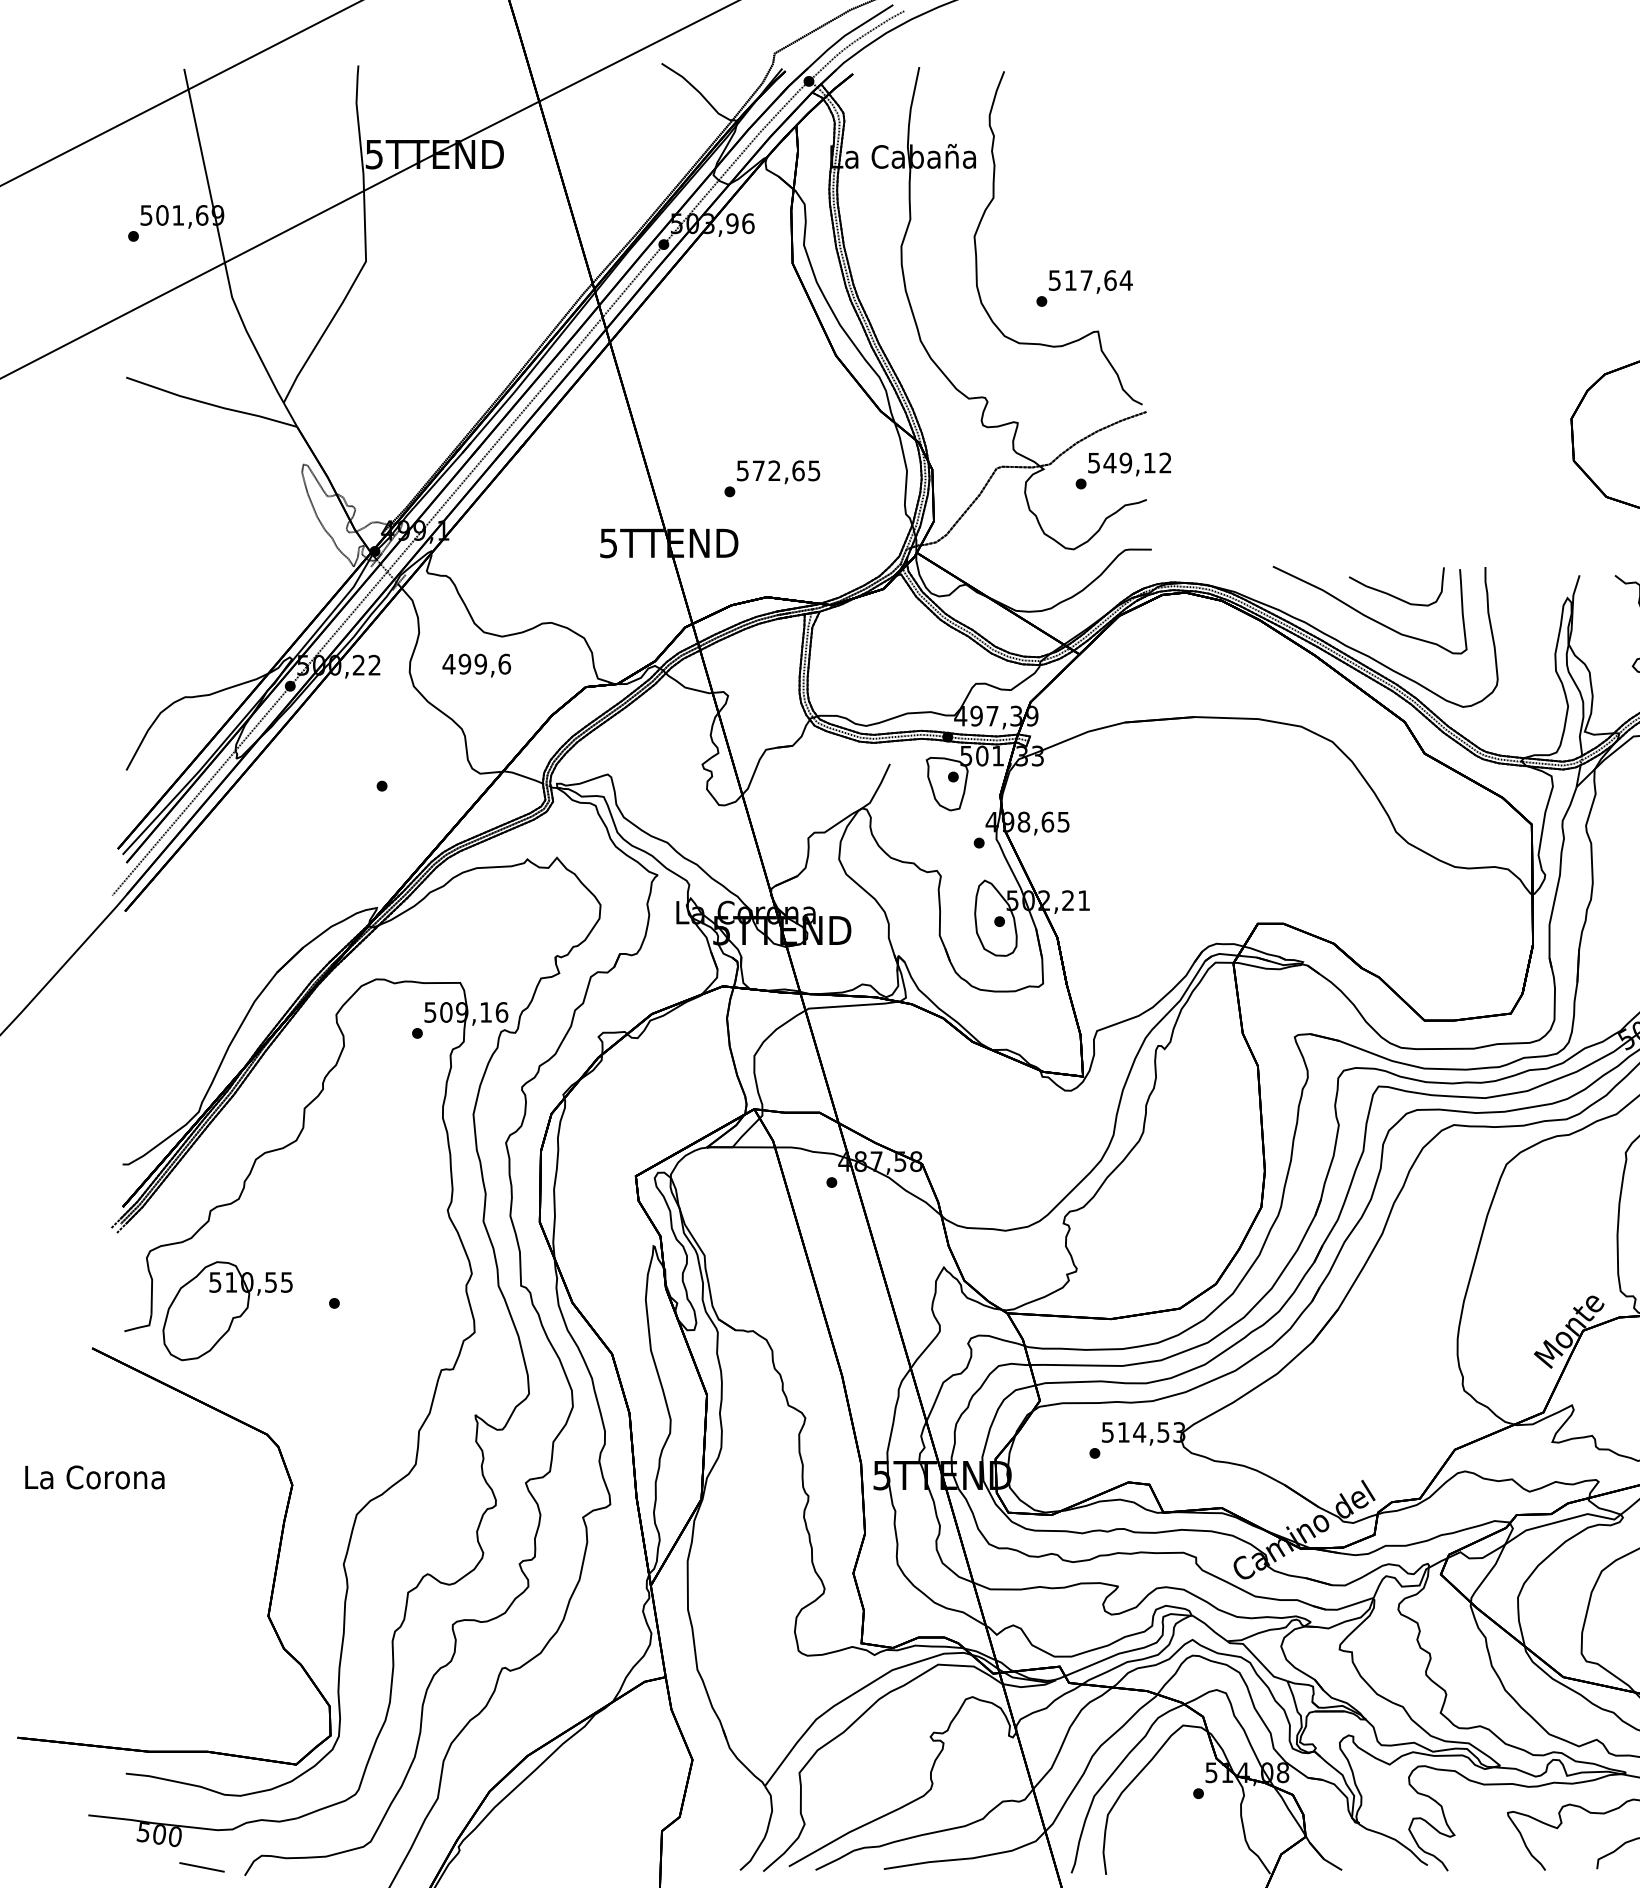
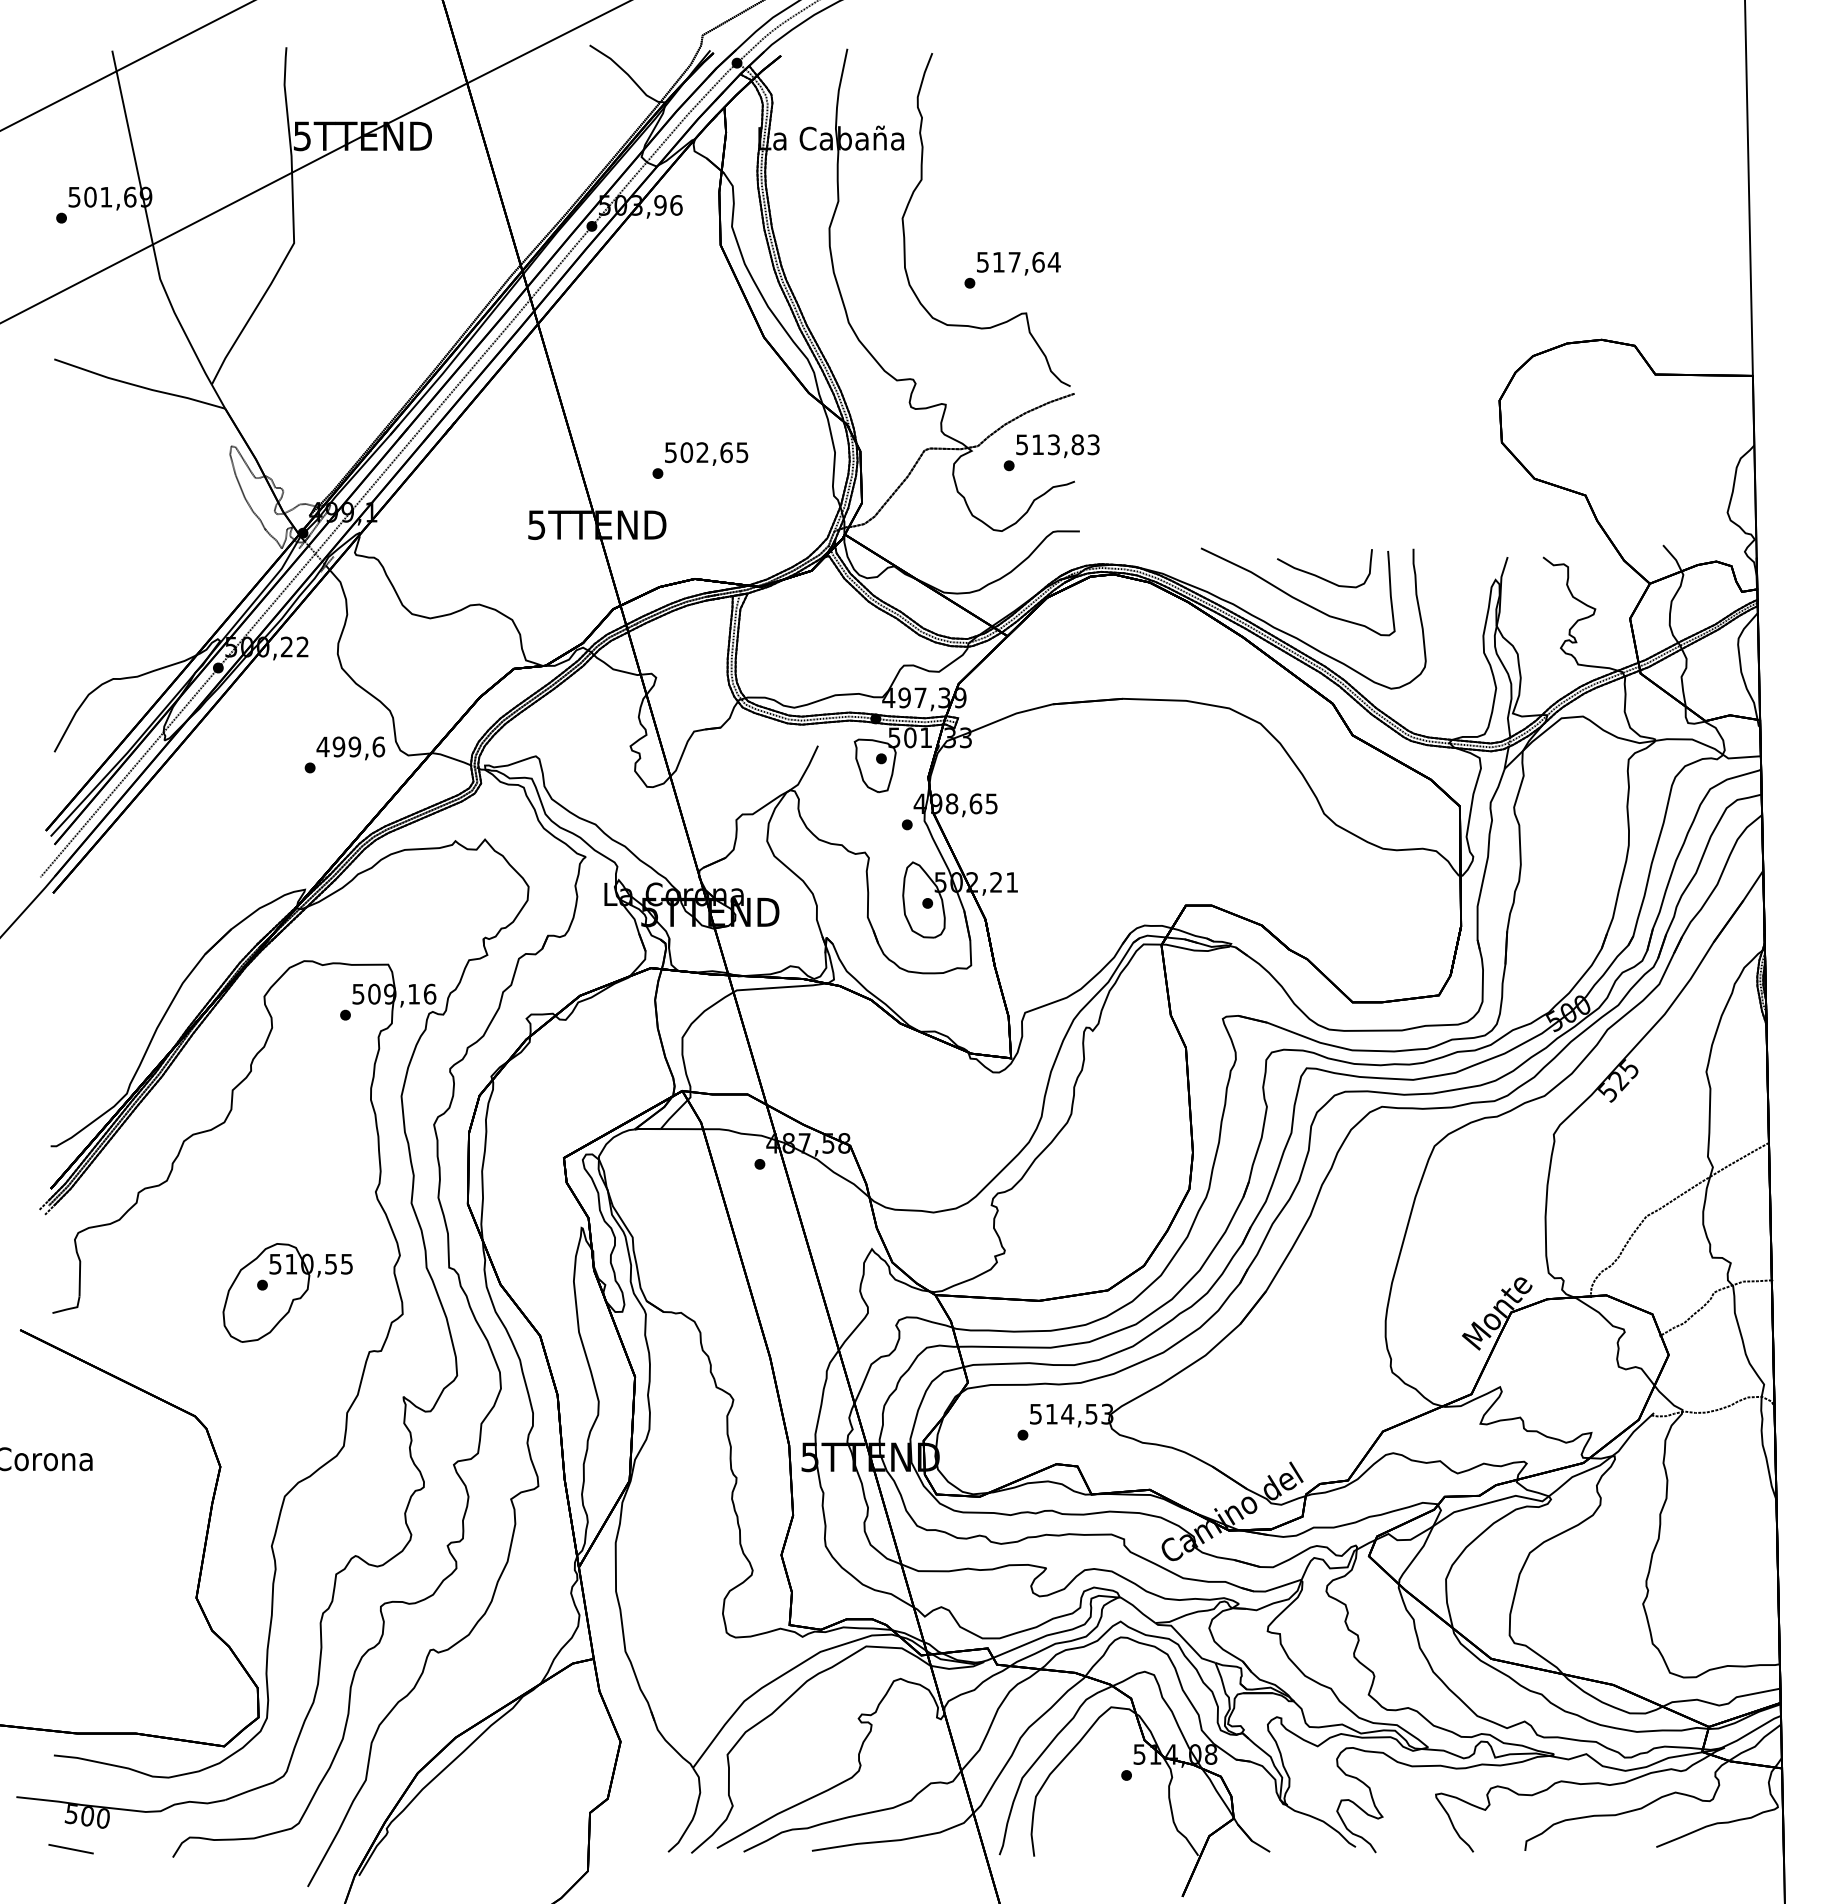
text: (1137, 462) -> (1065, 444), 549,12 -> 513,83
text: (758, 470) -> (686, 452), 572,65 -> 502,65
text: (476, 665) -> (350, 748), moved
part: (227, 1310) -> (287, 1292), moved
line: (201, 1867) -> (70, 1849), moved

